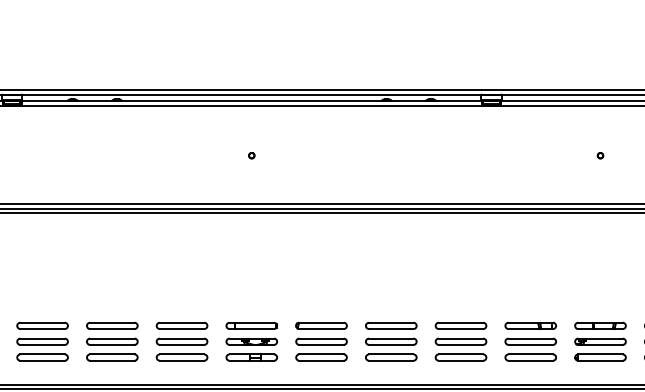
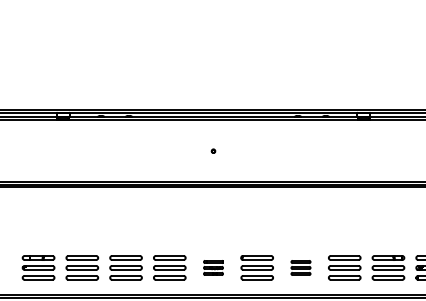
part: (251, 341) -> (213, 267), size x0.6
part: (390, 341) -> (300, 267), size x0.6

